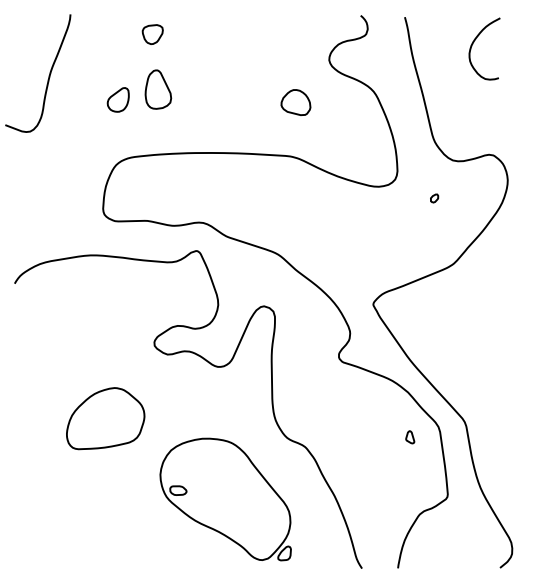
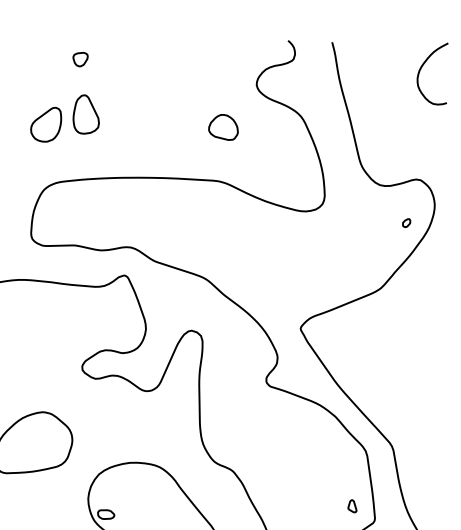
part: (152, 34) -> (80, 59), size x0.71
curve: (474, 42) -> (422, 67), moved
part: (118, 99) -> (46, 124), size x1.43
part: (434, 198) -> (406, 223), moved
part: (410, 437) -> (352, 506), moved

